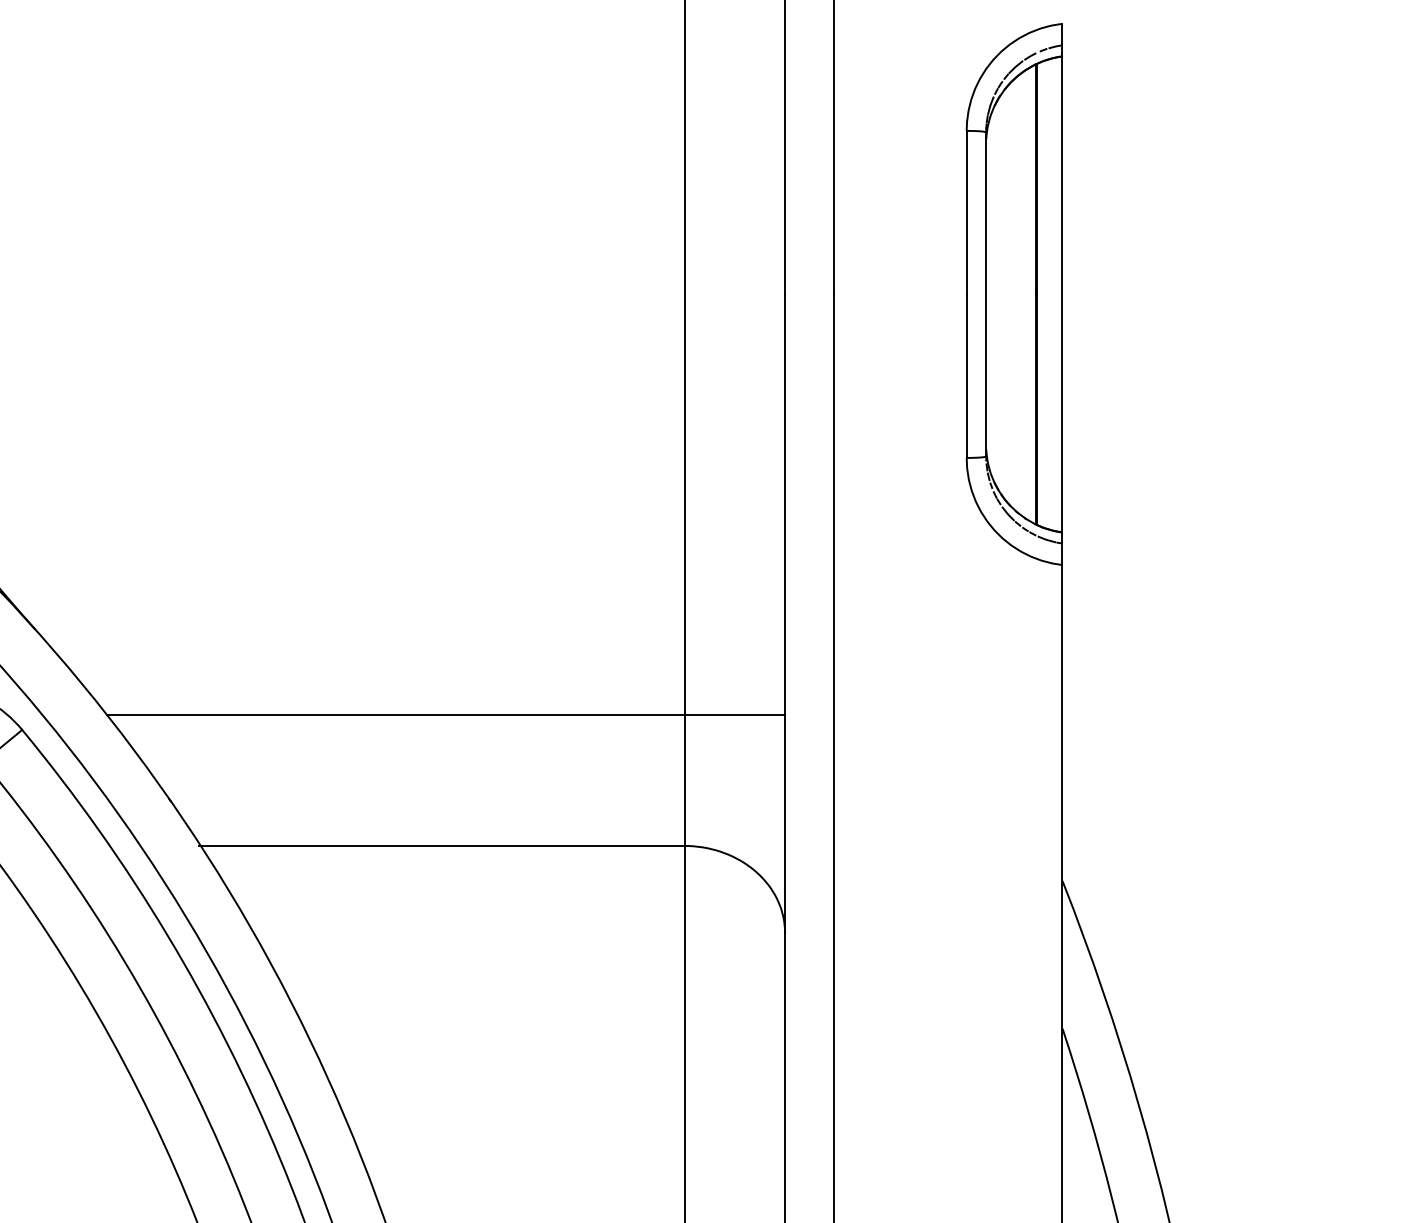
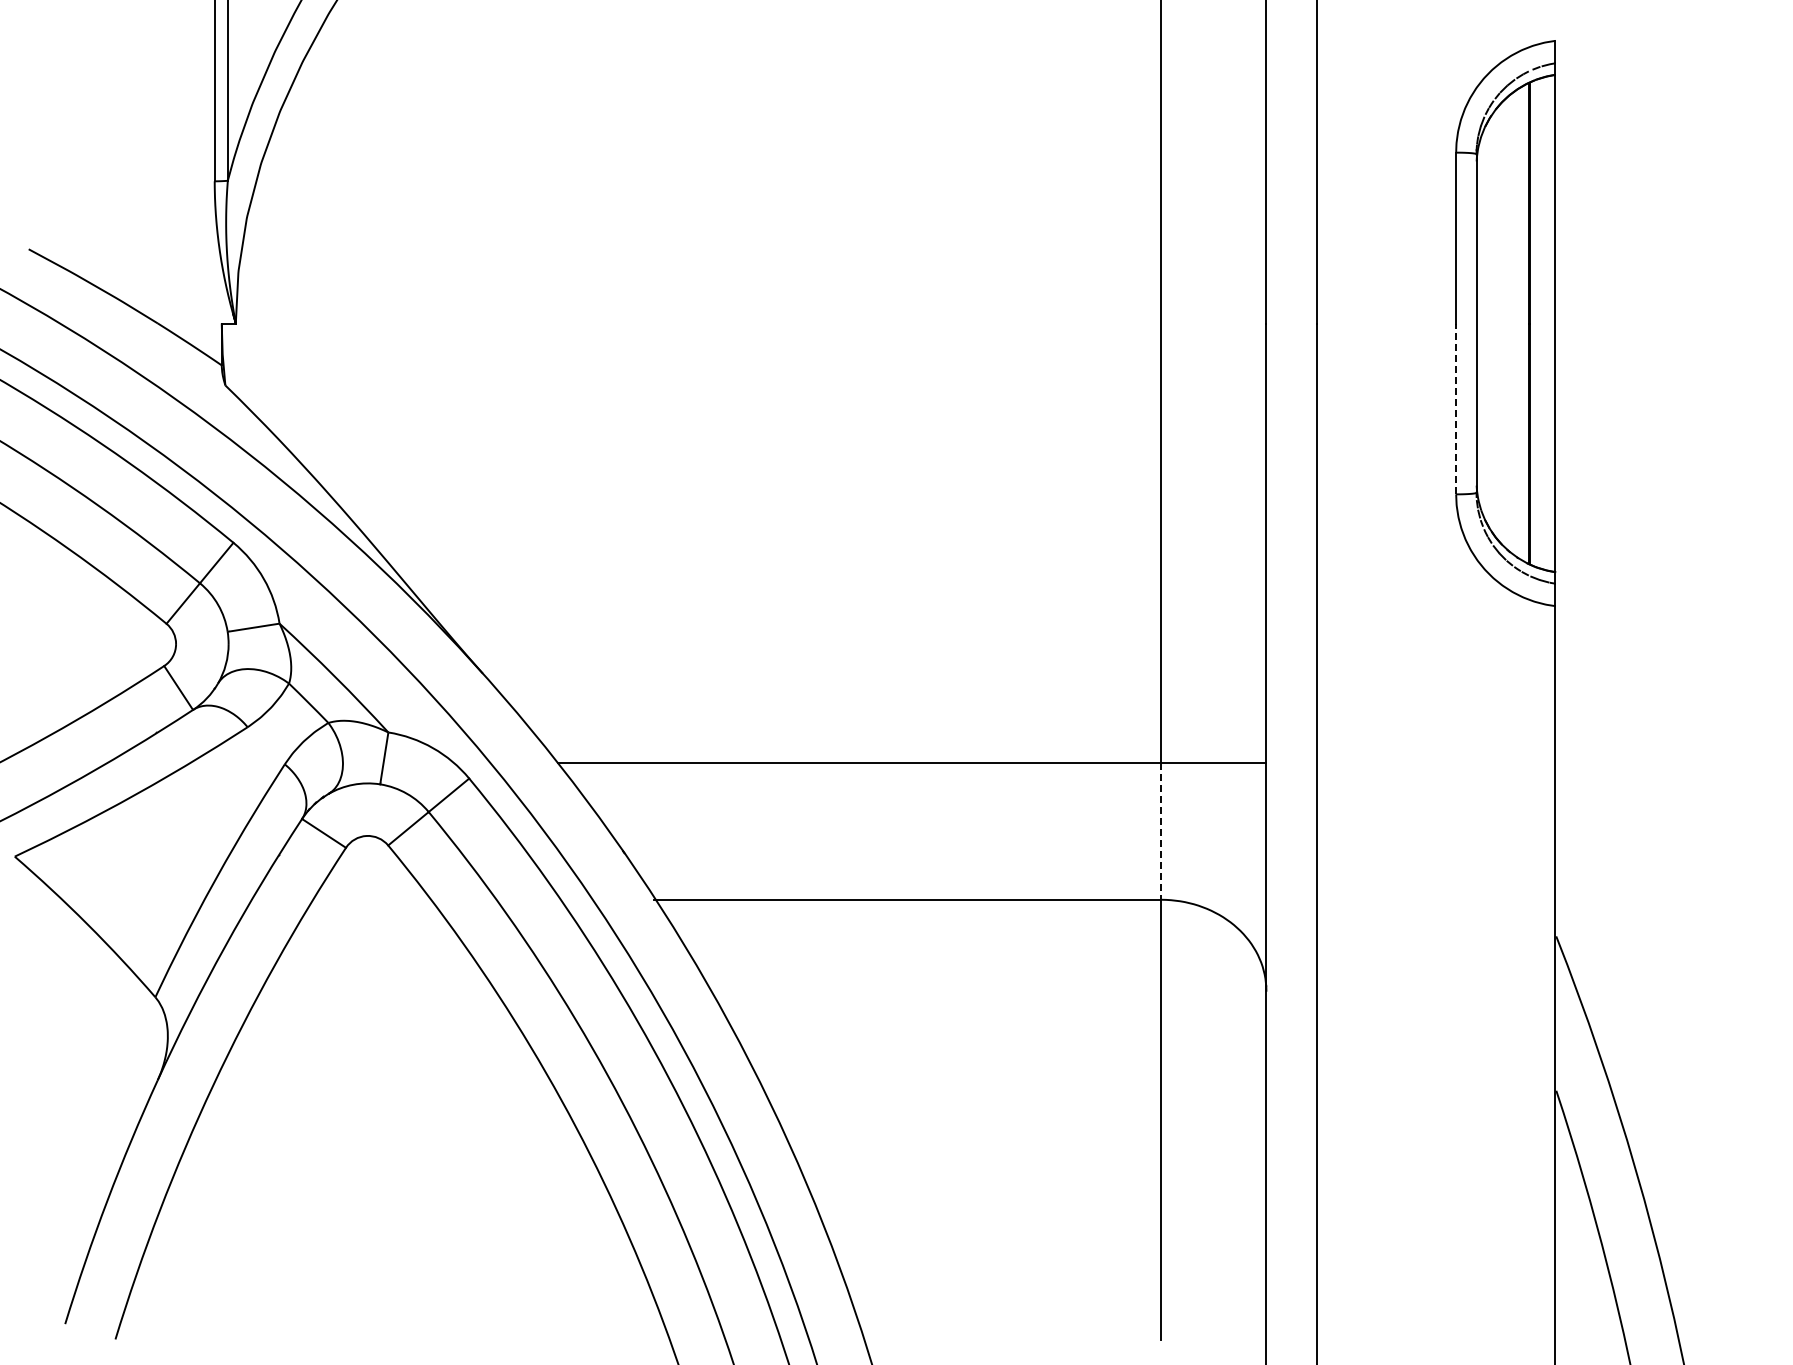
line: (967, 375) -> (1456, 408), solid -> dashed
line: (684, 781) -> (1161, 832), solid -> dashed

